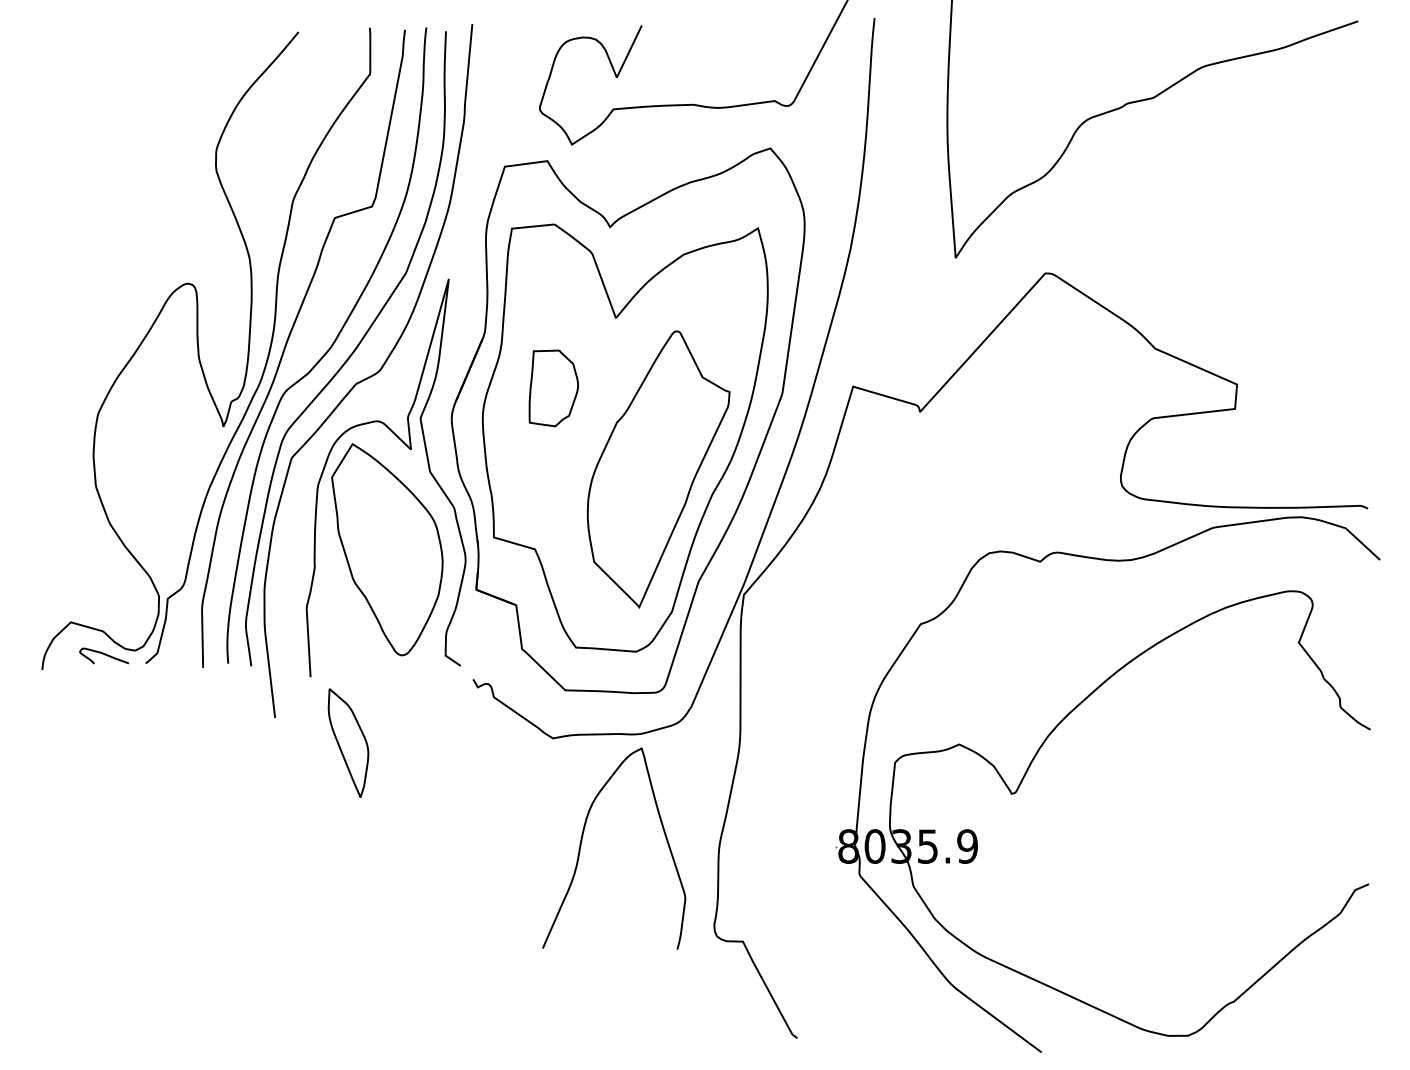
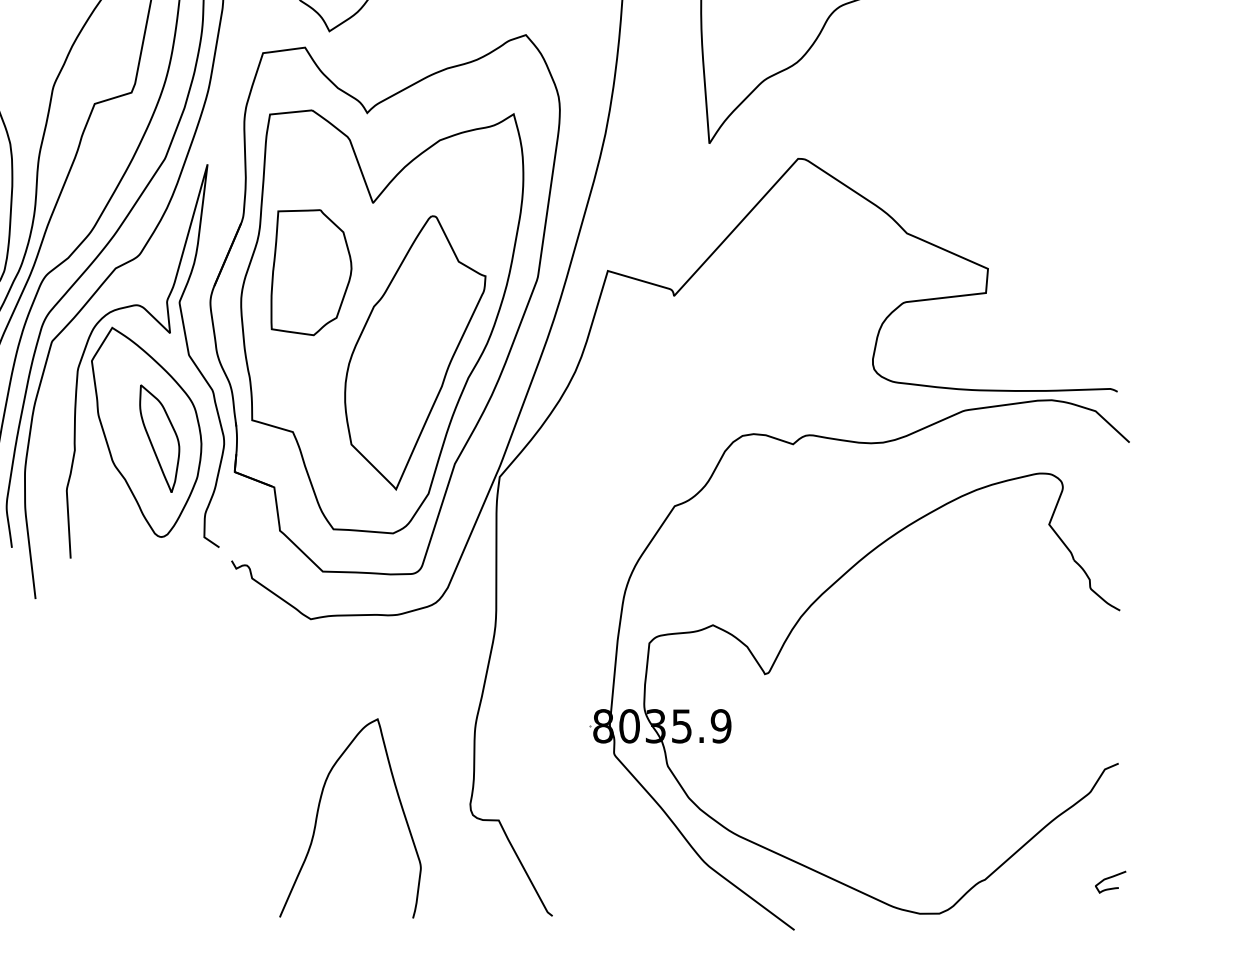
part: (553, 388) -> (311, 272), size x1.67
part: (348, 742) -> (159, 438), moved
curve: (582, 841) -> (319, 811), moved
curve: (1360, 1000) -> (1110, 878), added

